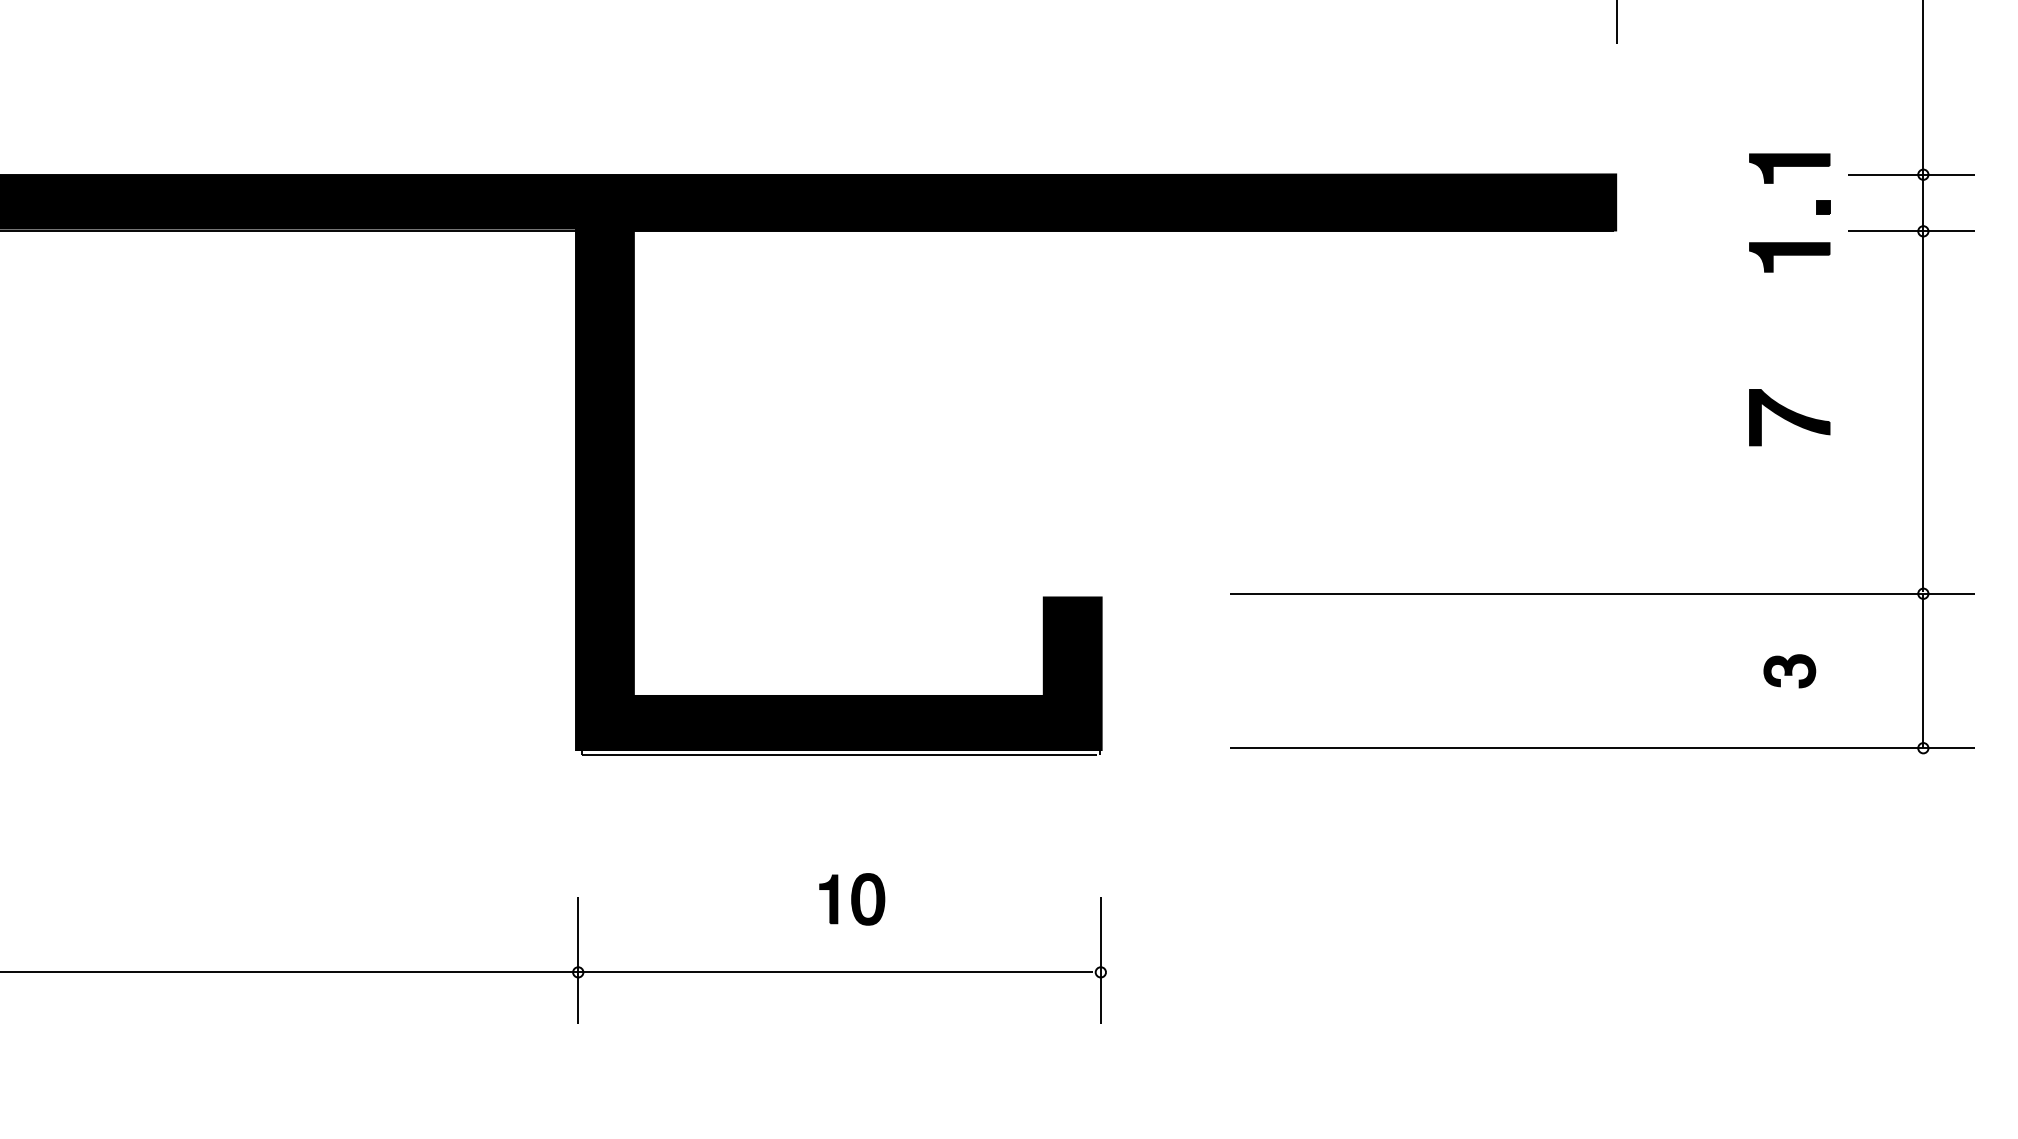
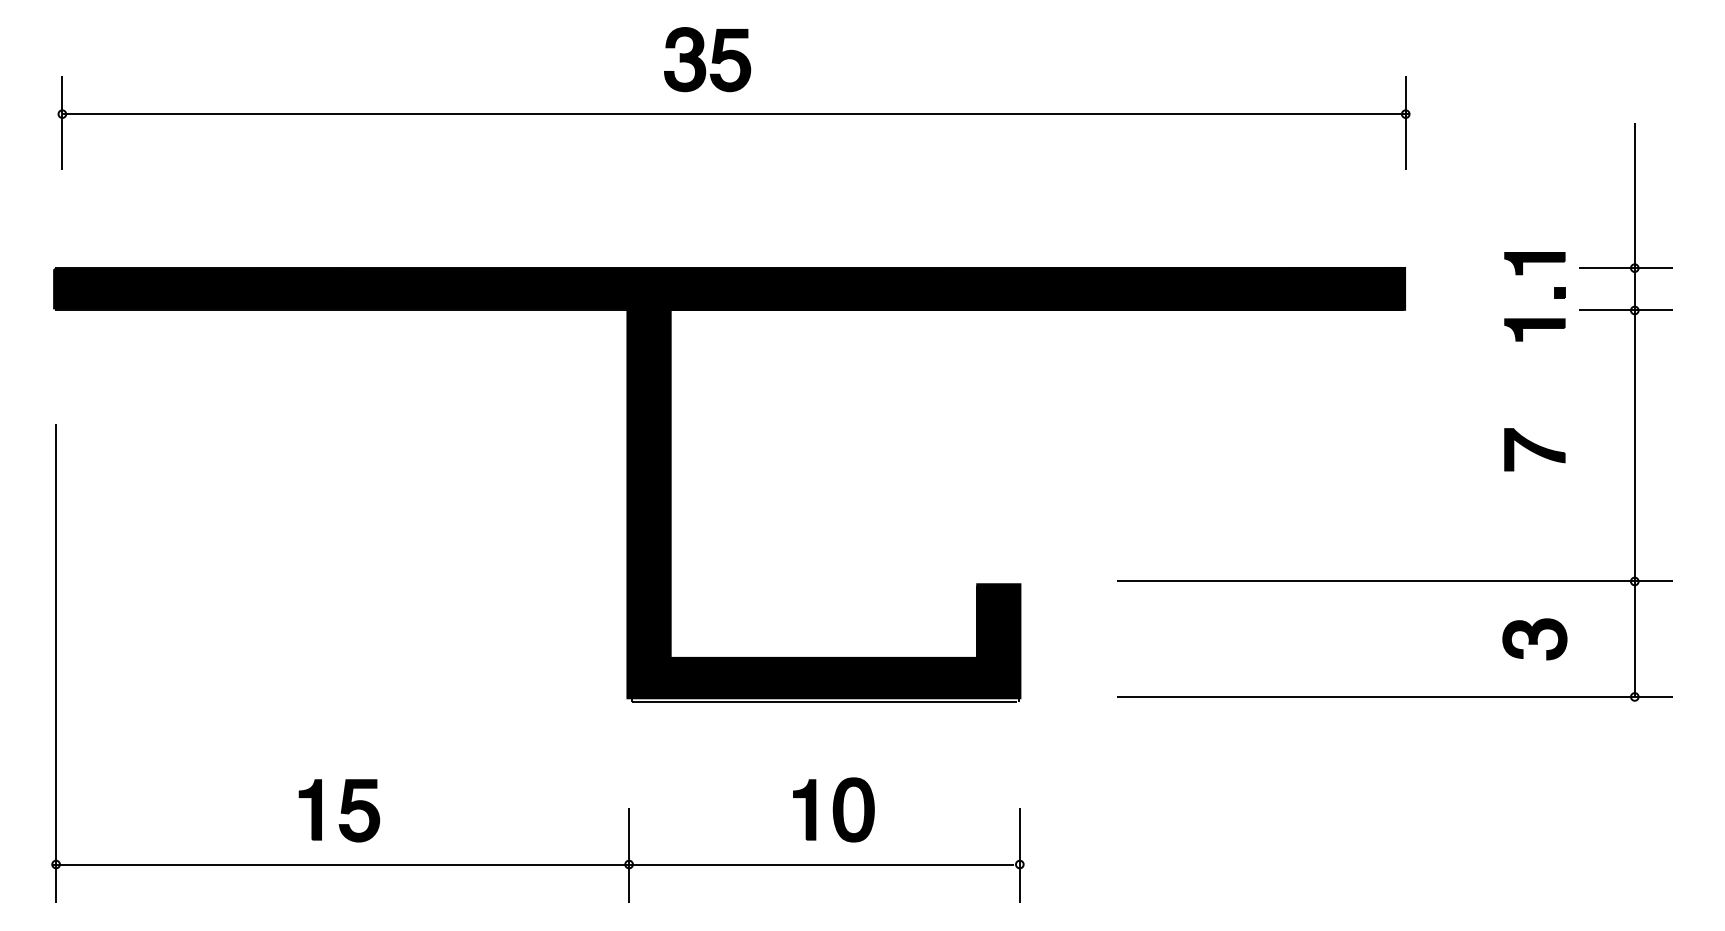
part: (1789, 671) -> (1534, 639), size x1.67
part: (851, 898) -> (833, 809), size x1.67
part: (190, 900) -> (339, 810), added

